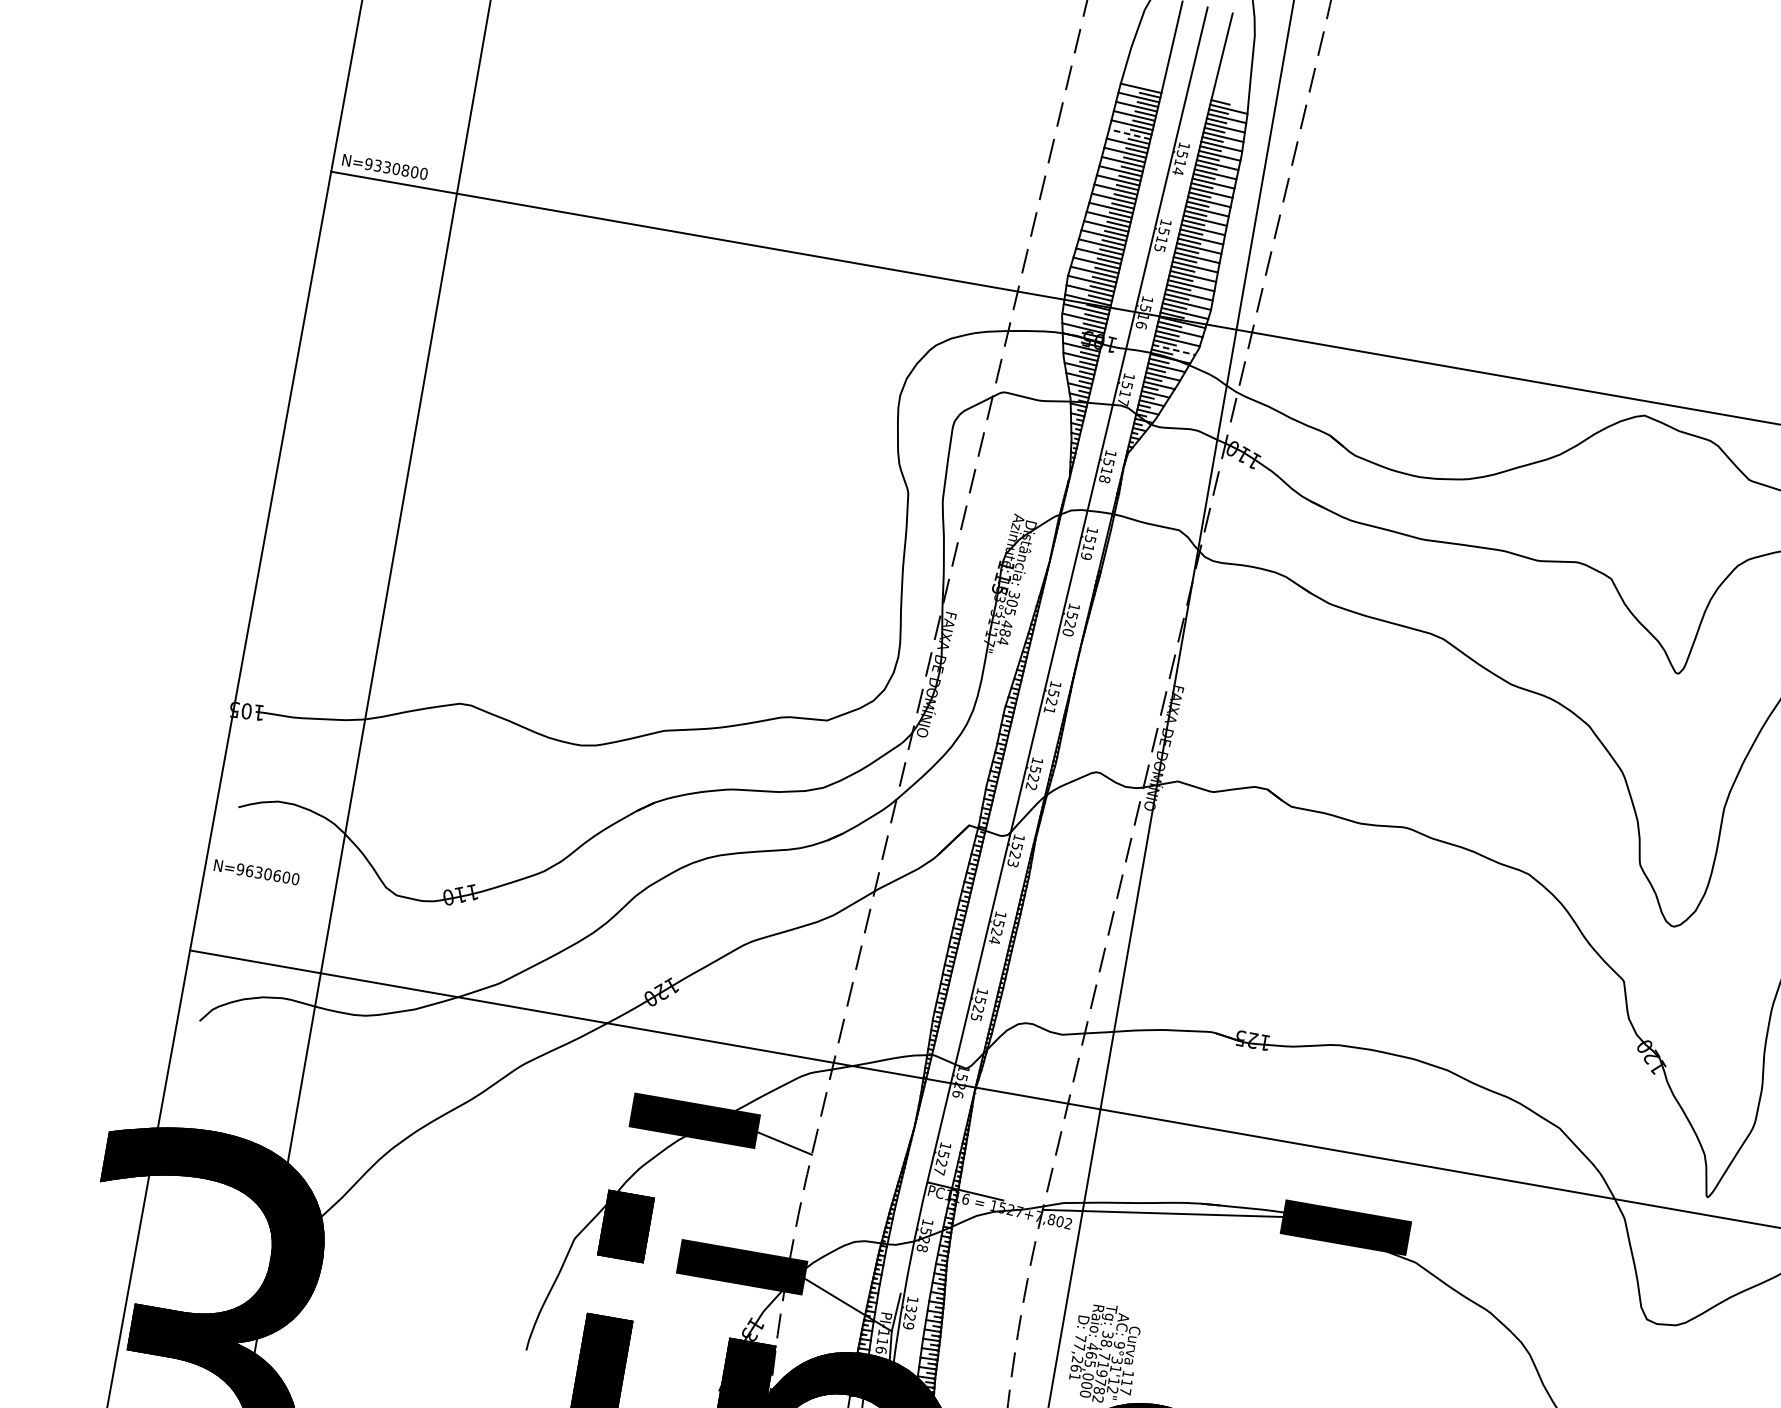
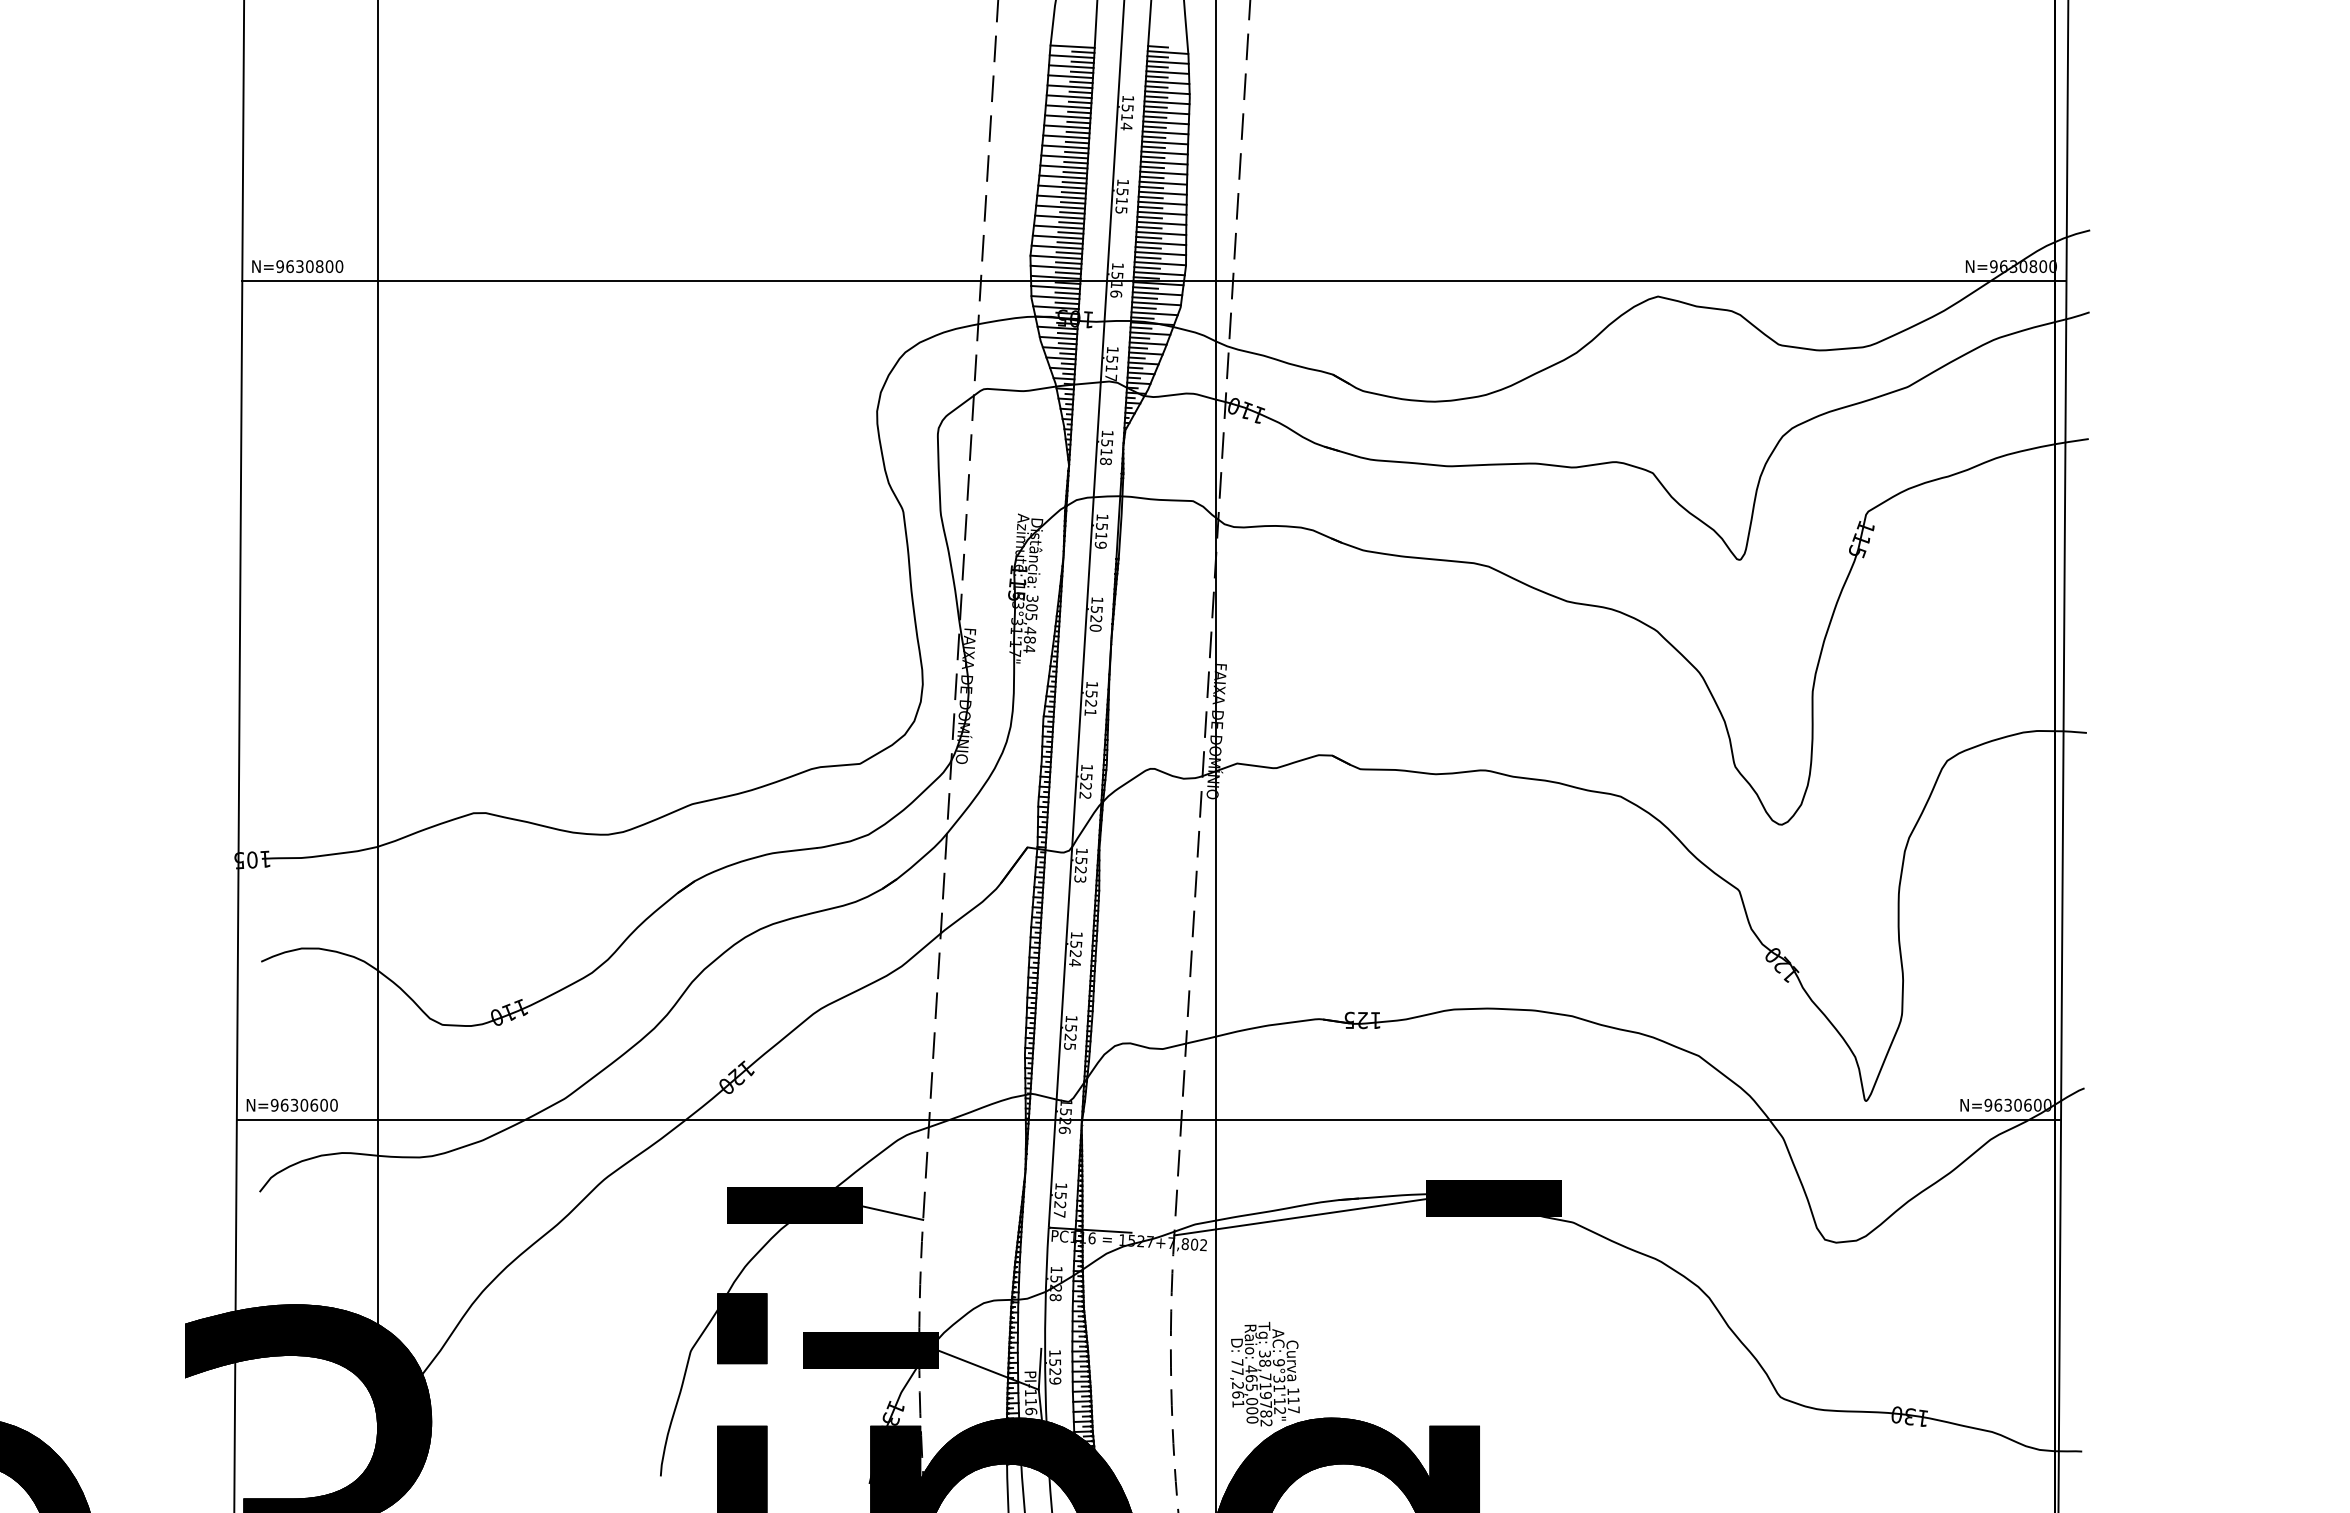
line: (1130, 134) -> (1069, 96), dashed -> solid
text: (377, 165) -> (289, 266), N=9330800 -> N=9630800
line: (1174, 349) -> (1155, 313), dashed -> solid
text: (256, 871) -> (291, 1104), moved
text: (911, 1308) -> (1055, 1362), 1329 -> 1529

